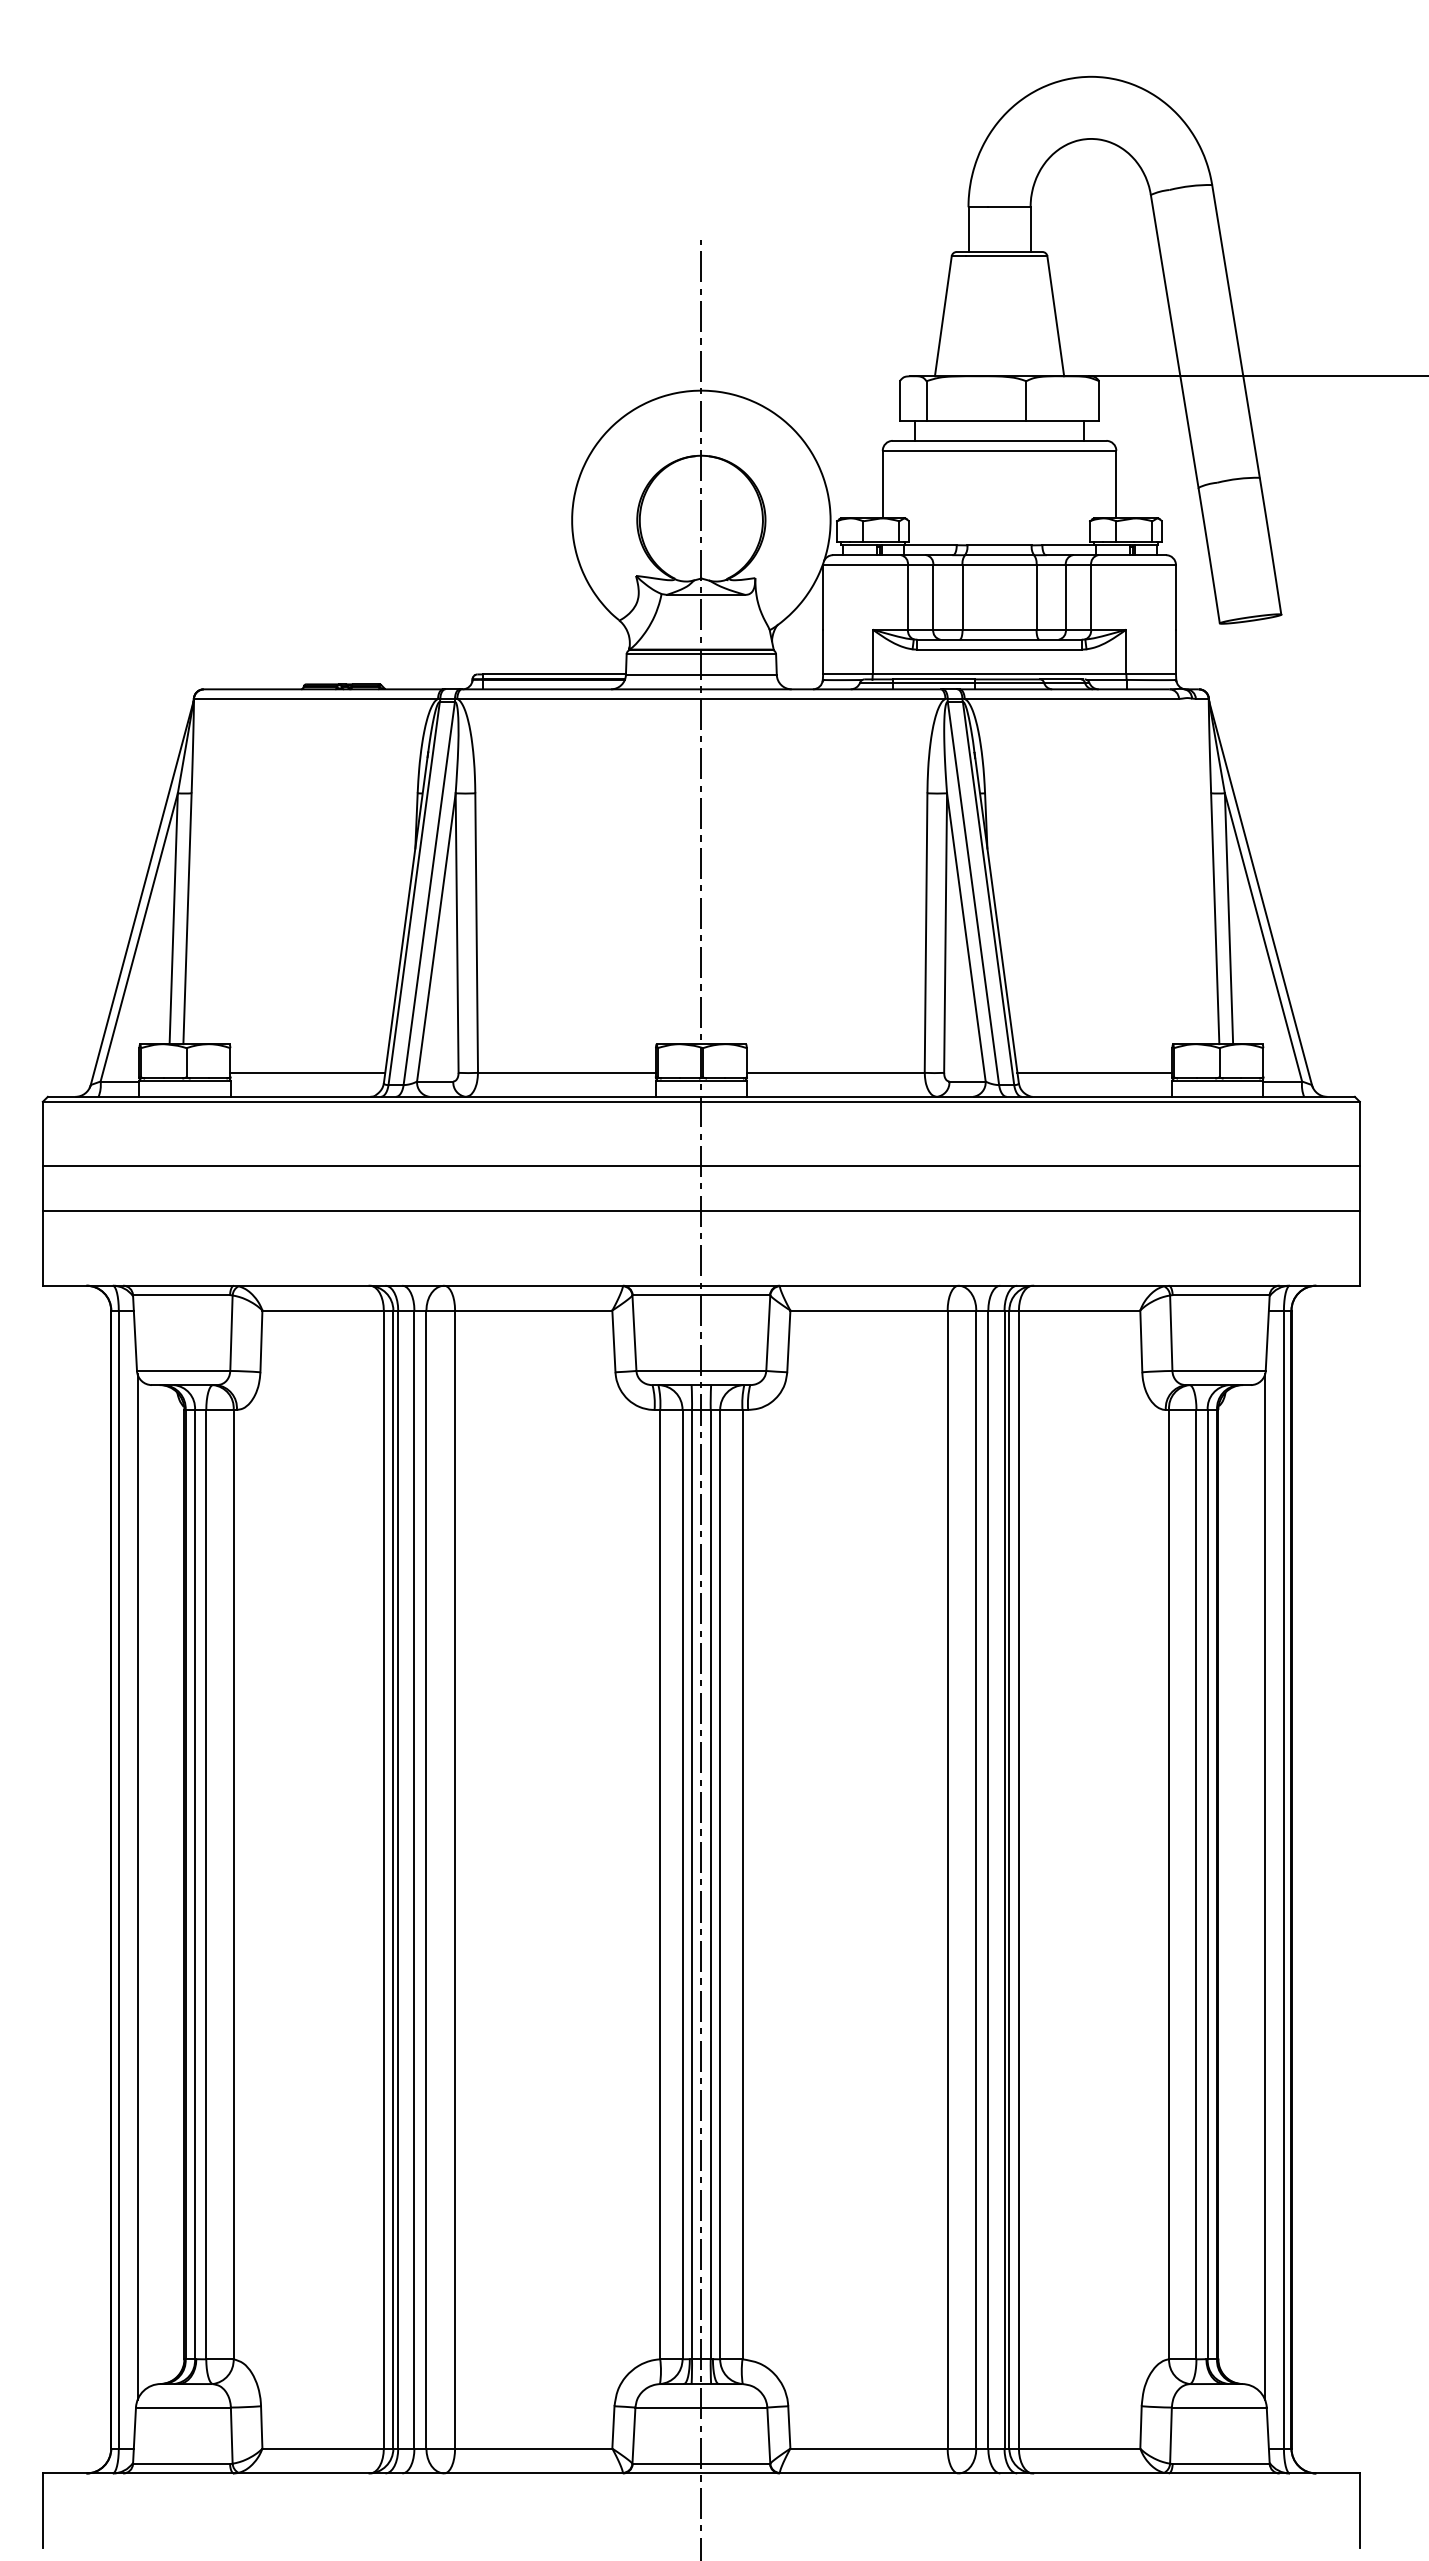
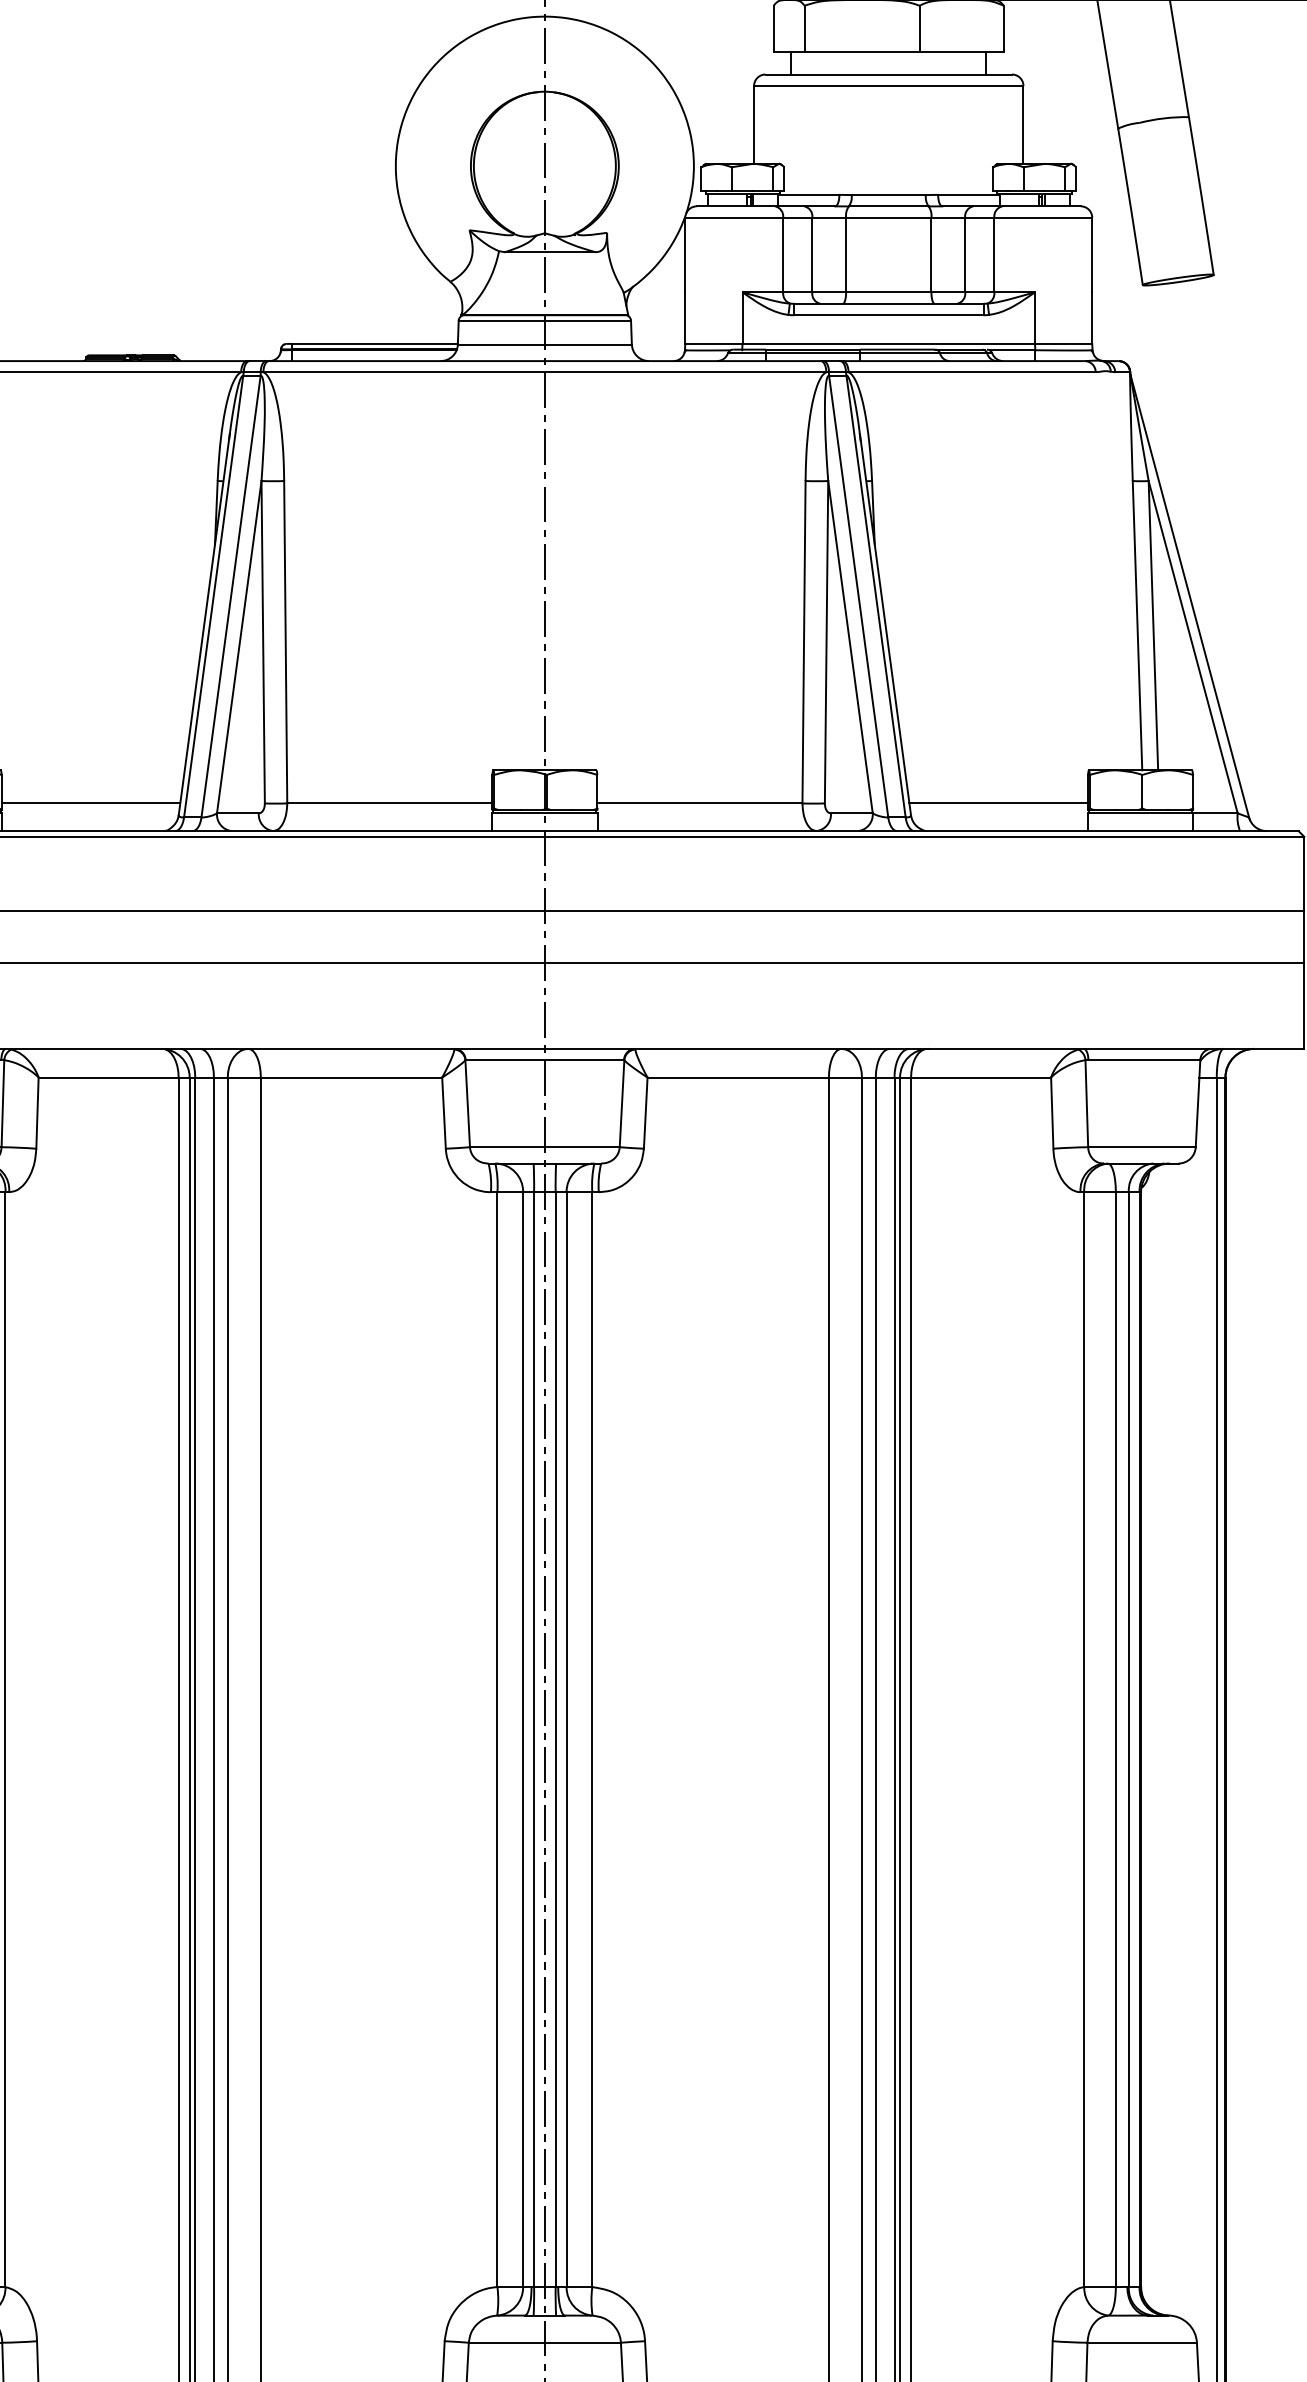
line: (1265, 1887) -> (1195, 1742), removed

